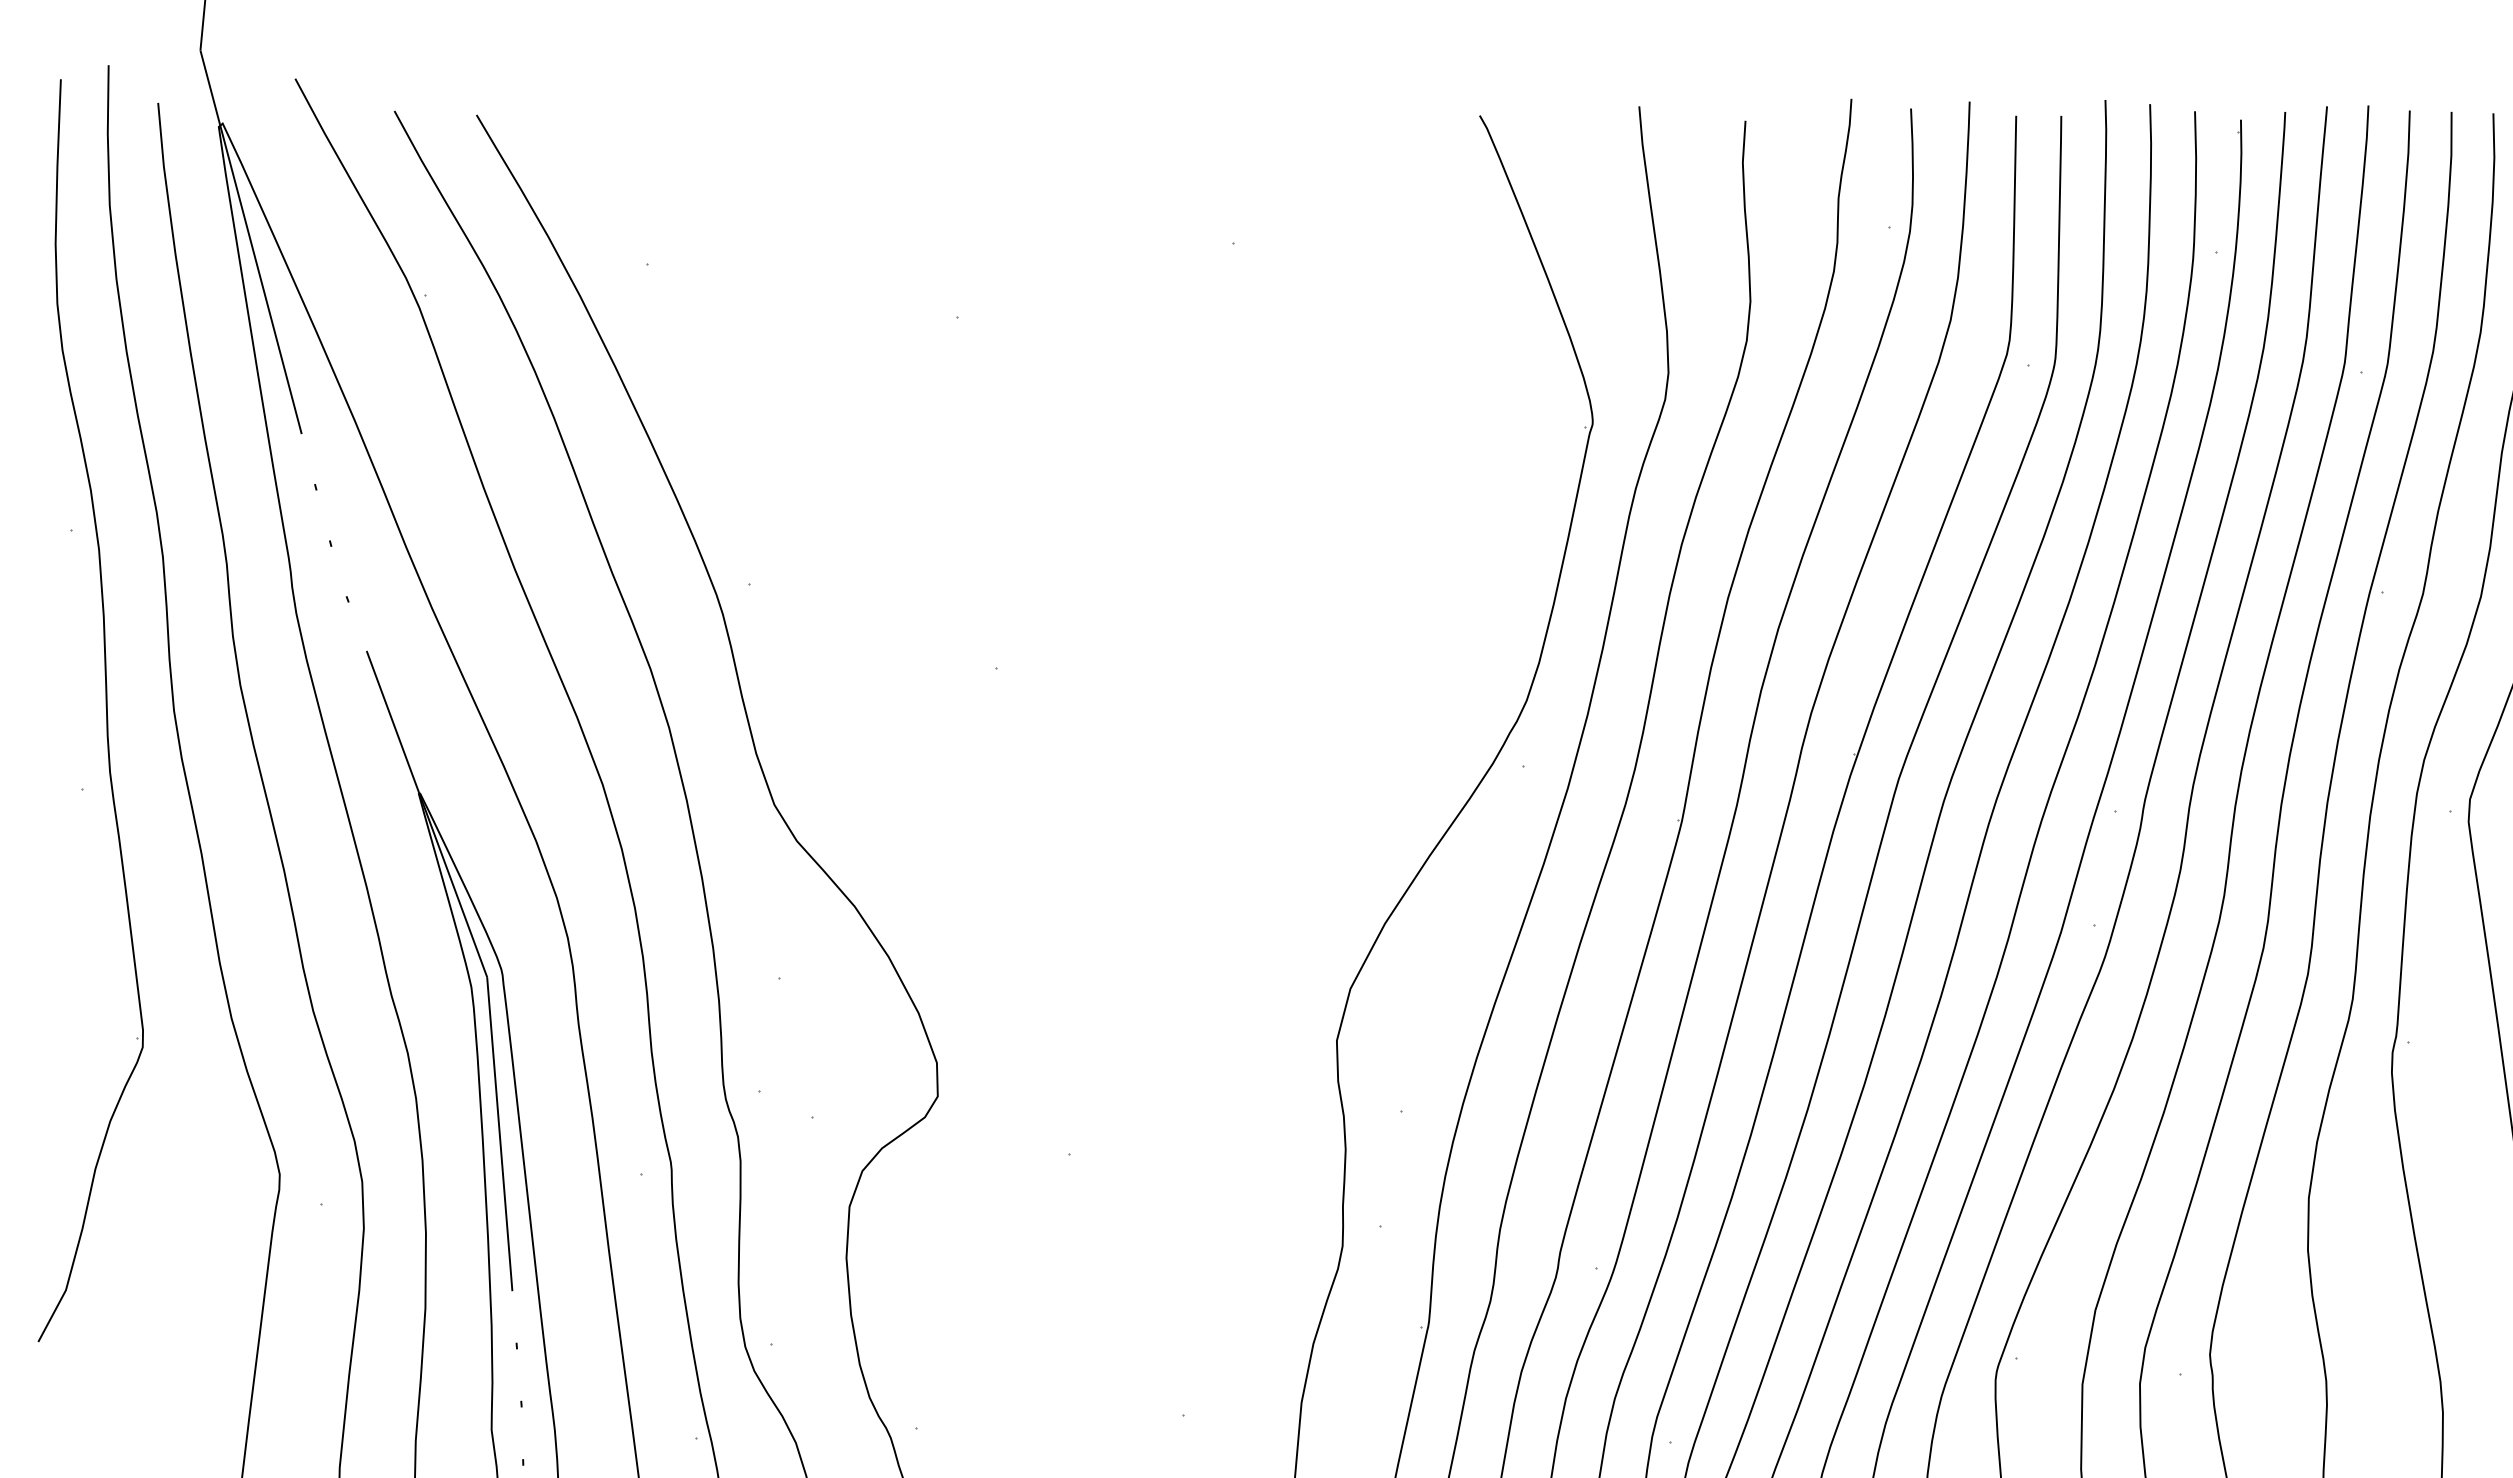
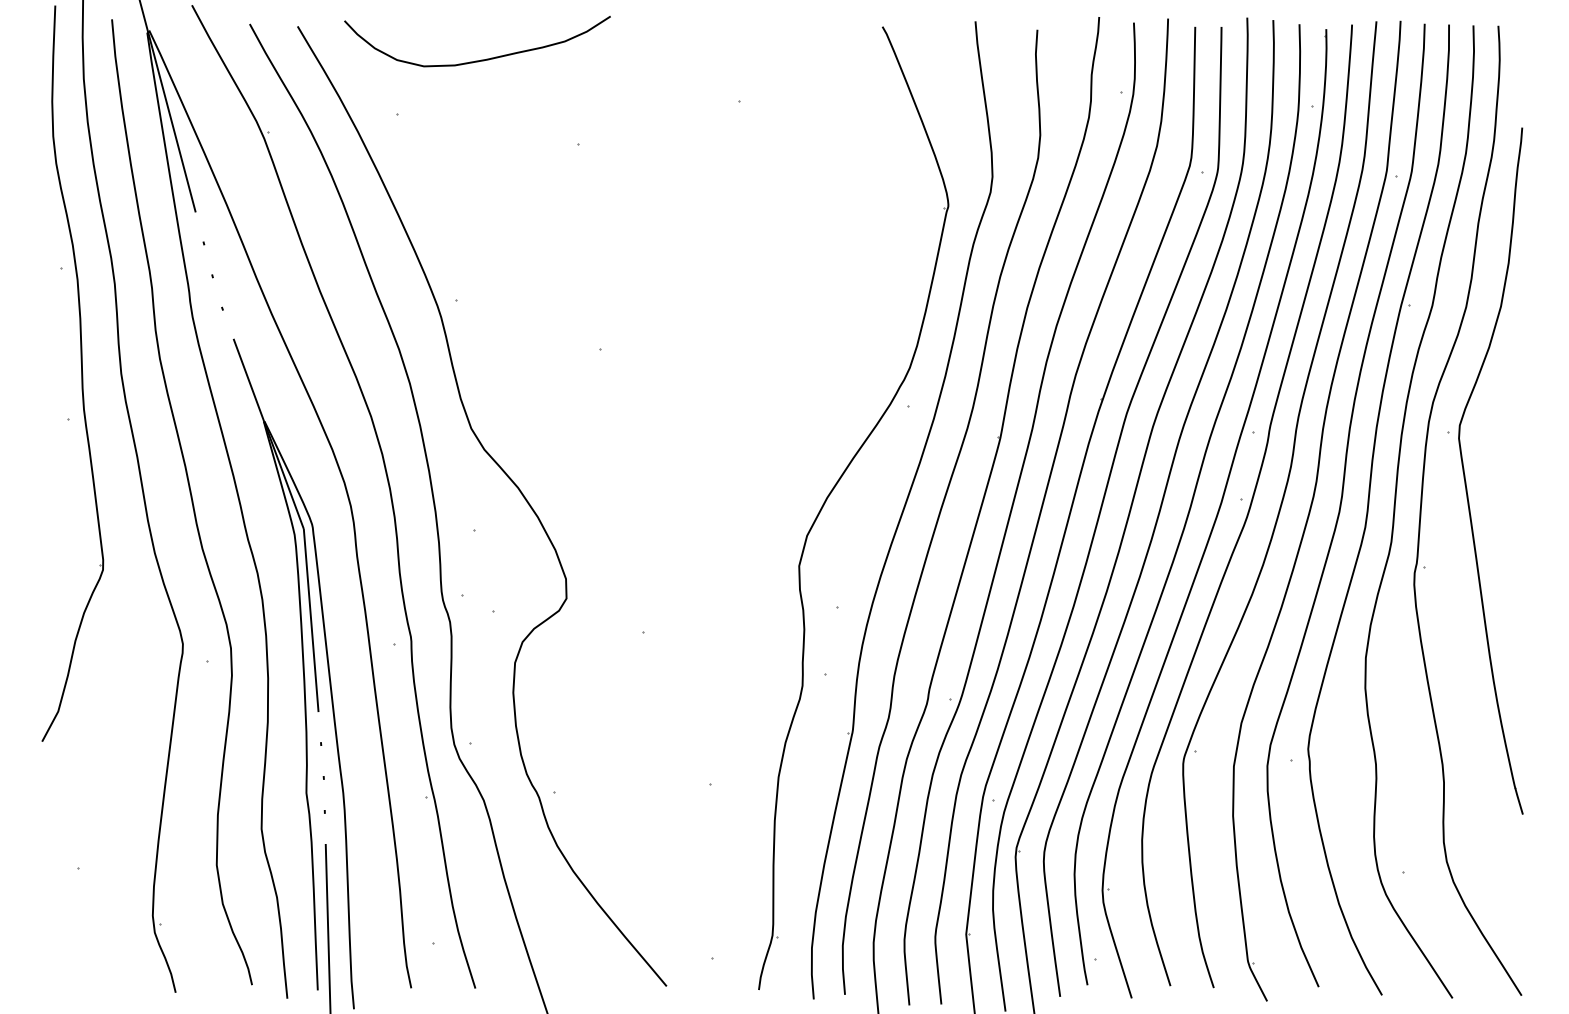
curve: (791, 171) -> (481, 59), added

